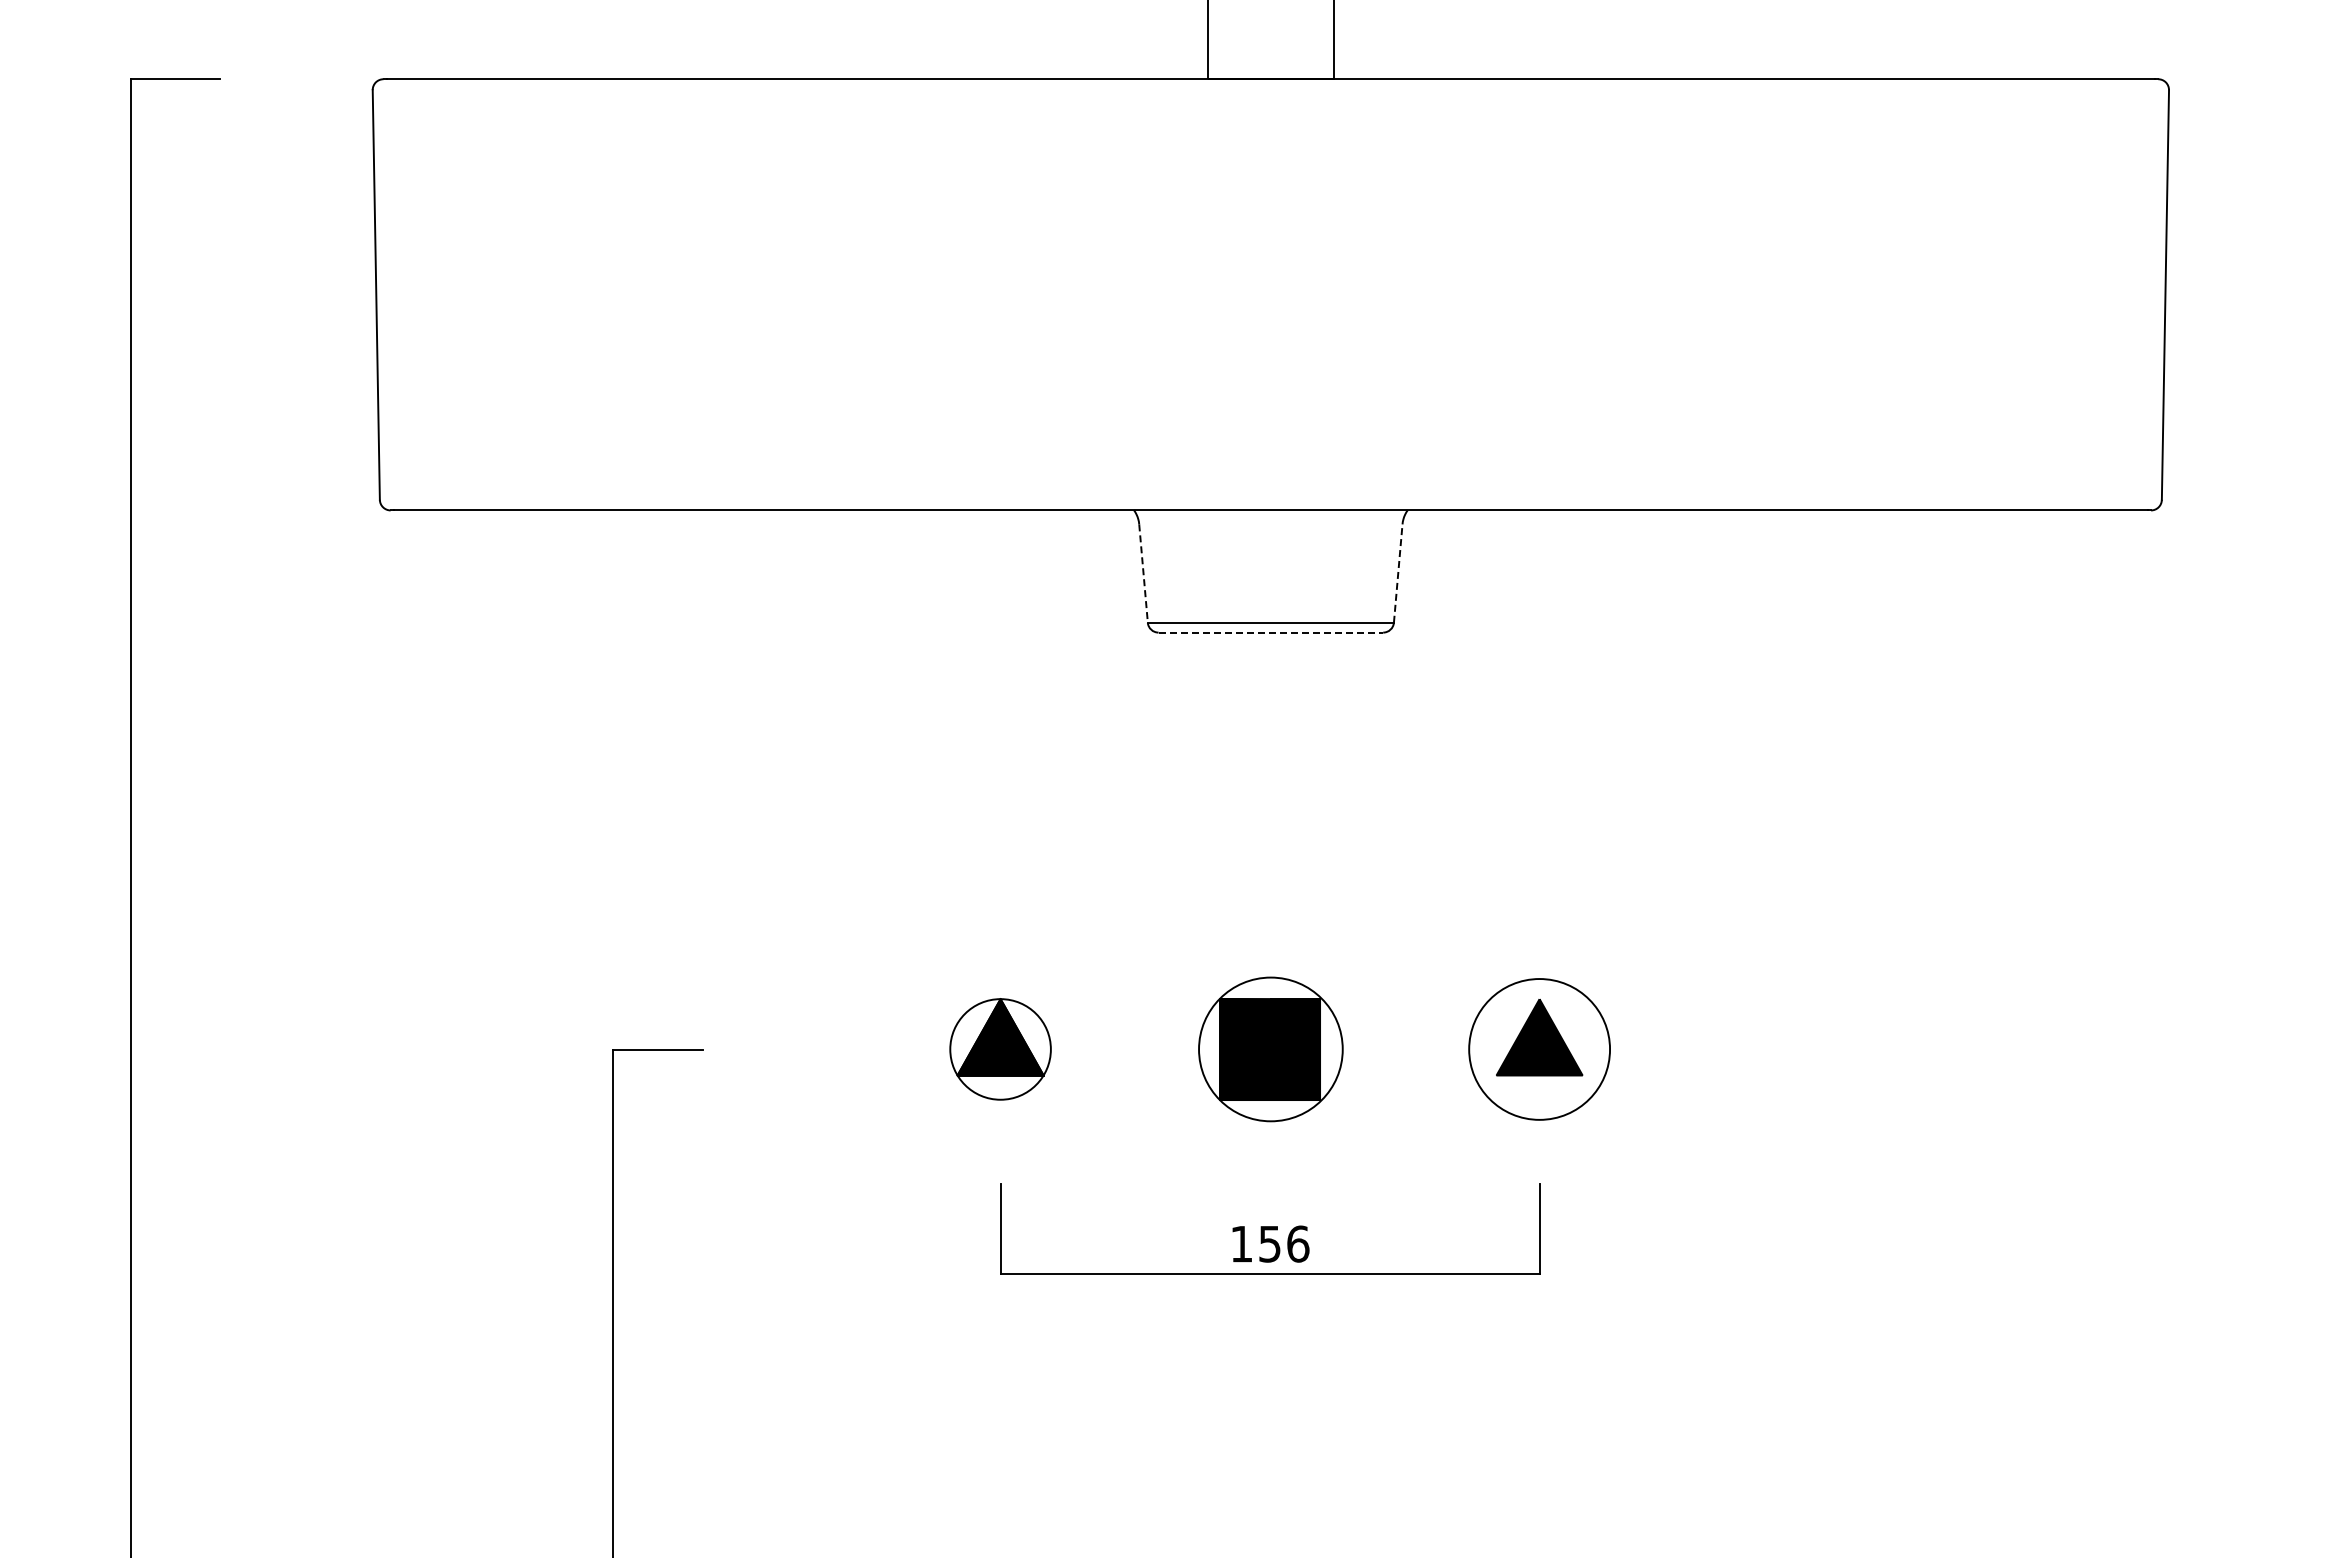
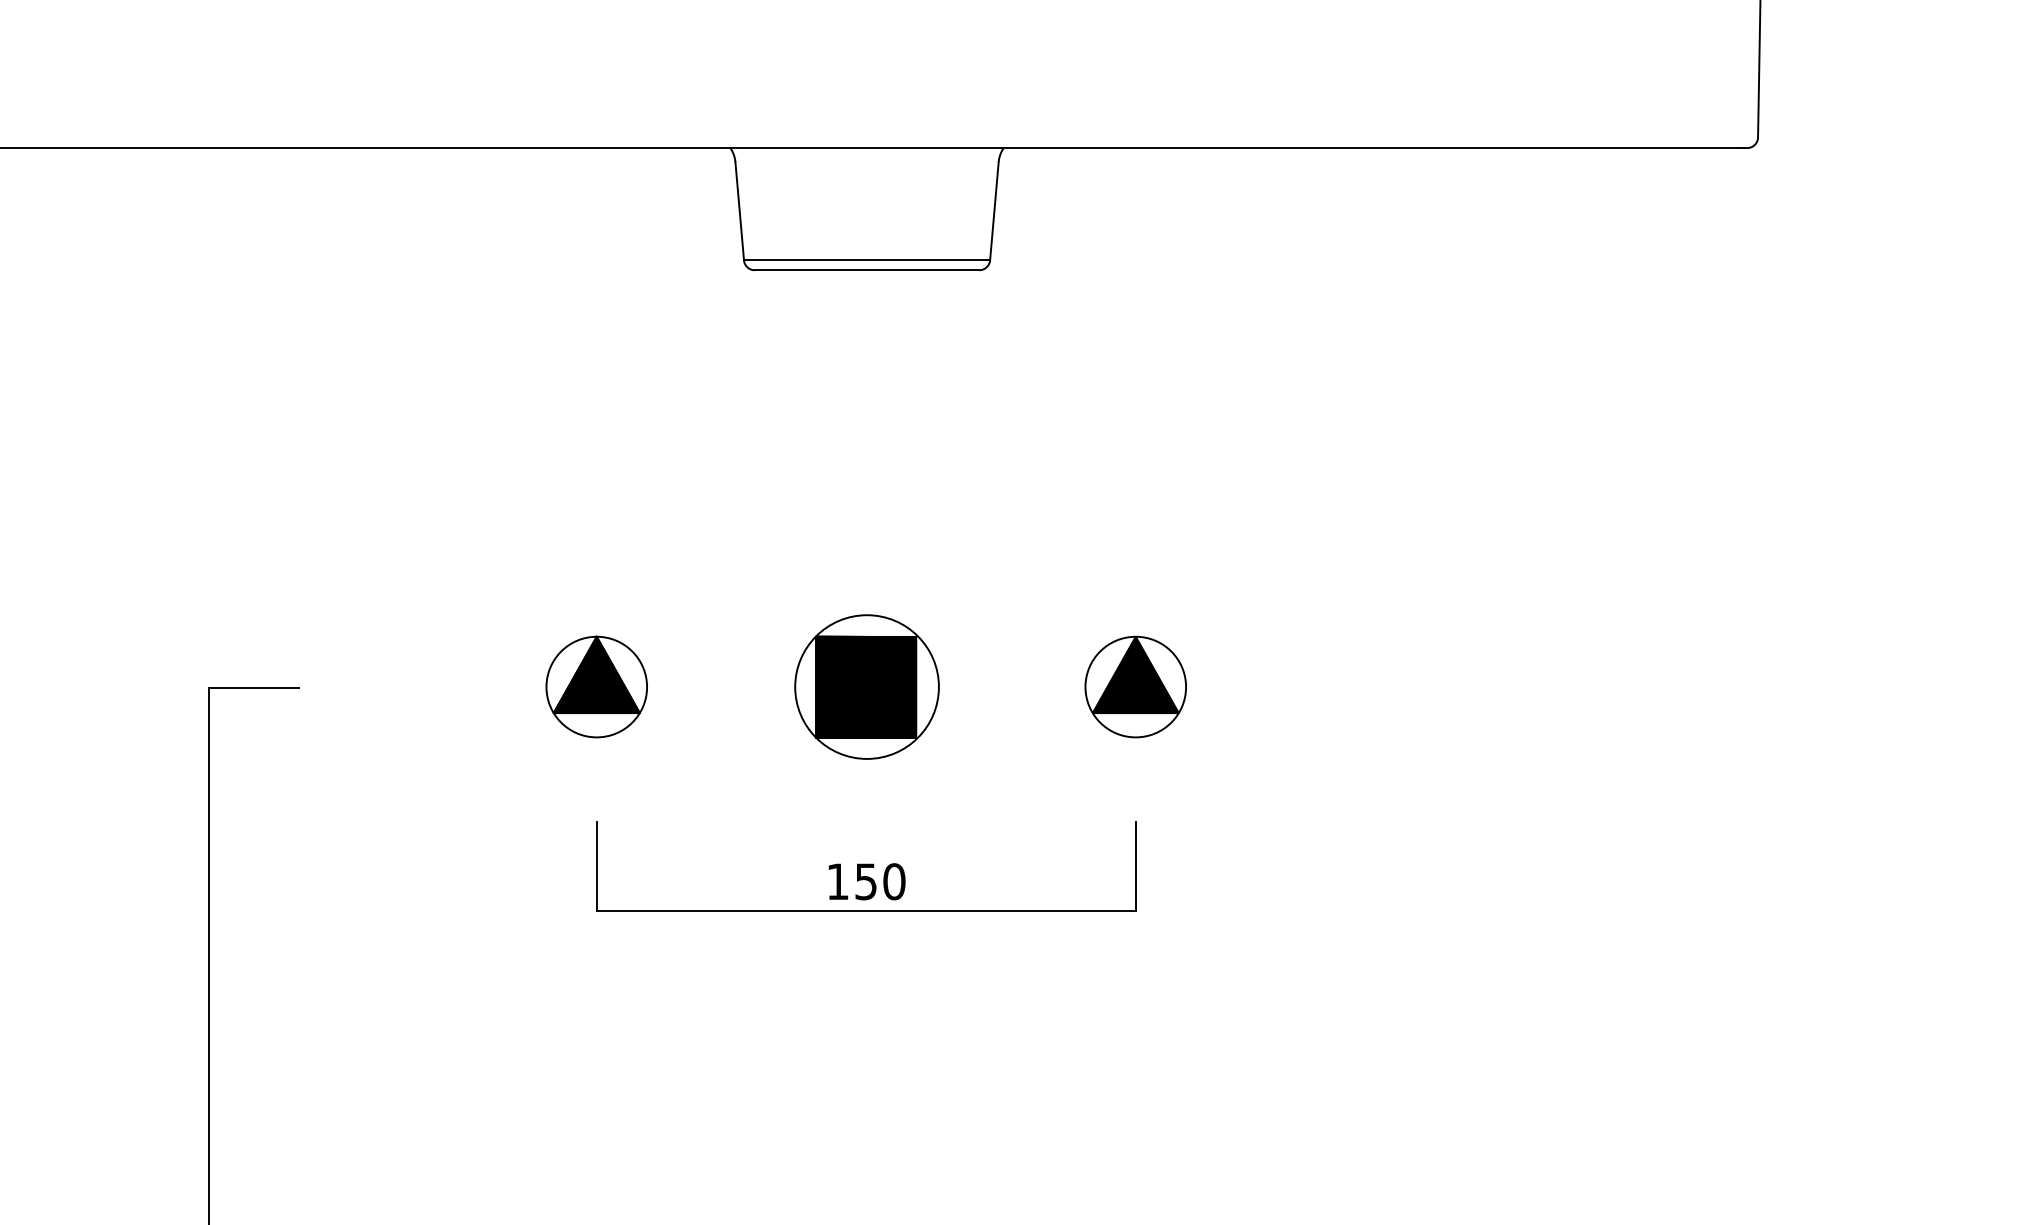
line: (1398, 573) -> (994, 211), dashed -> solid
line: (1143, 574) -> (739, 212), dashed -> solid
line: (1271, 632) -> (867, 270), dashed -> solid
circle: (1539, 1049) -> (1135, 687), size x0.71
text: (1298, 1243) -> (894, 881), 156 -> 150

